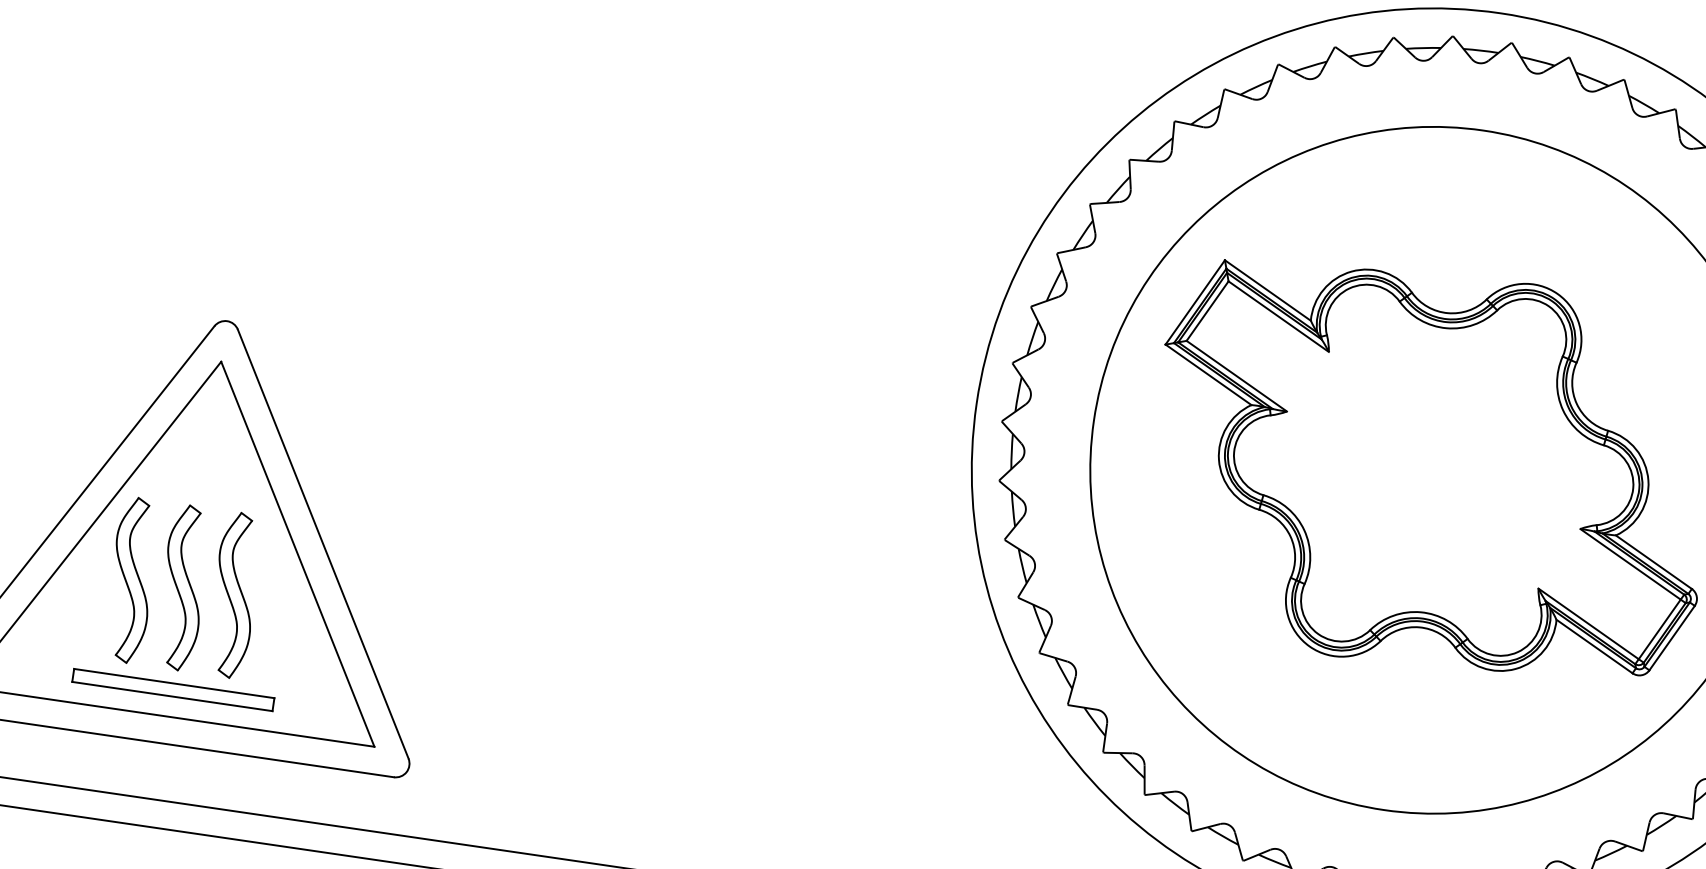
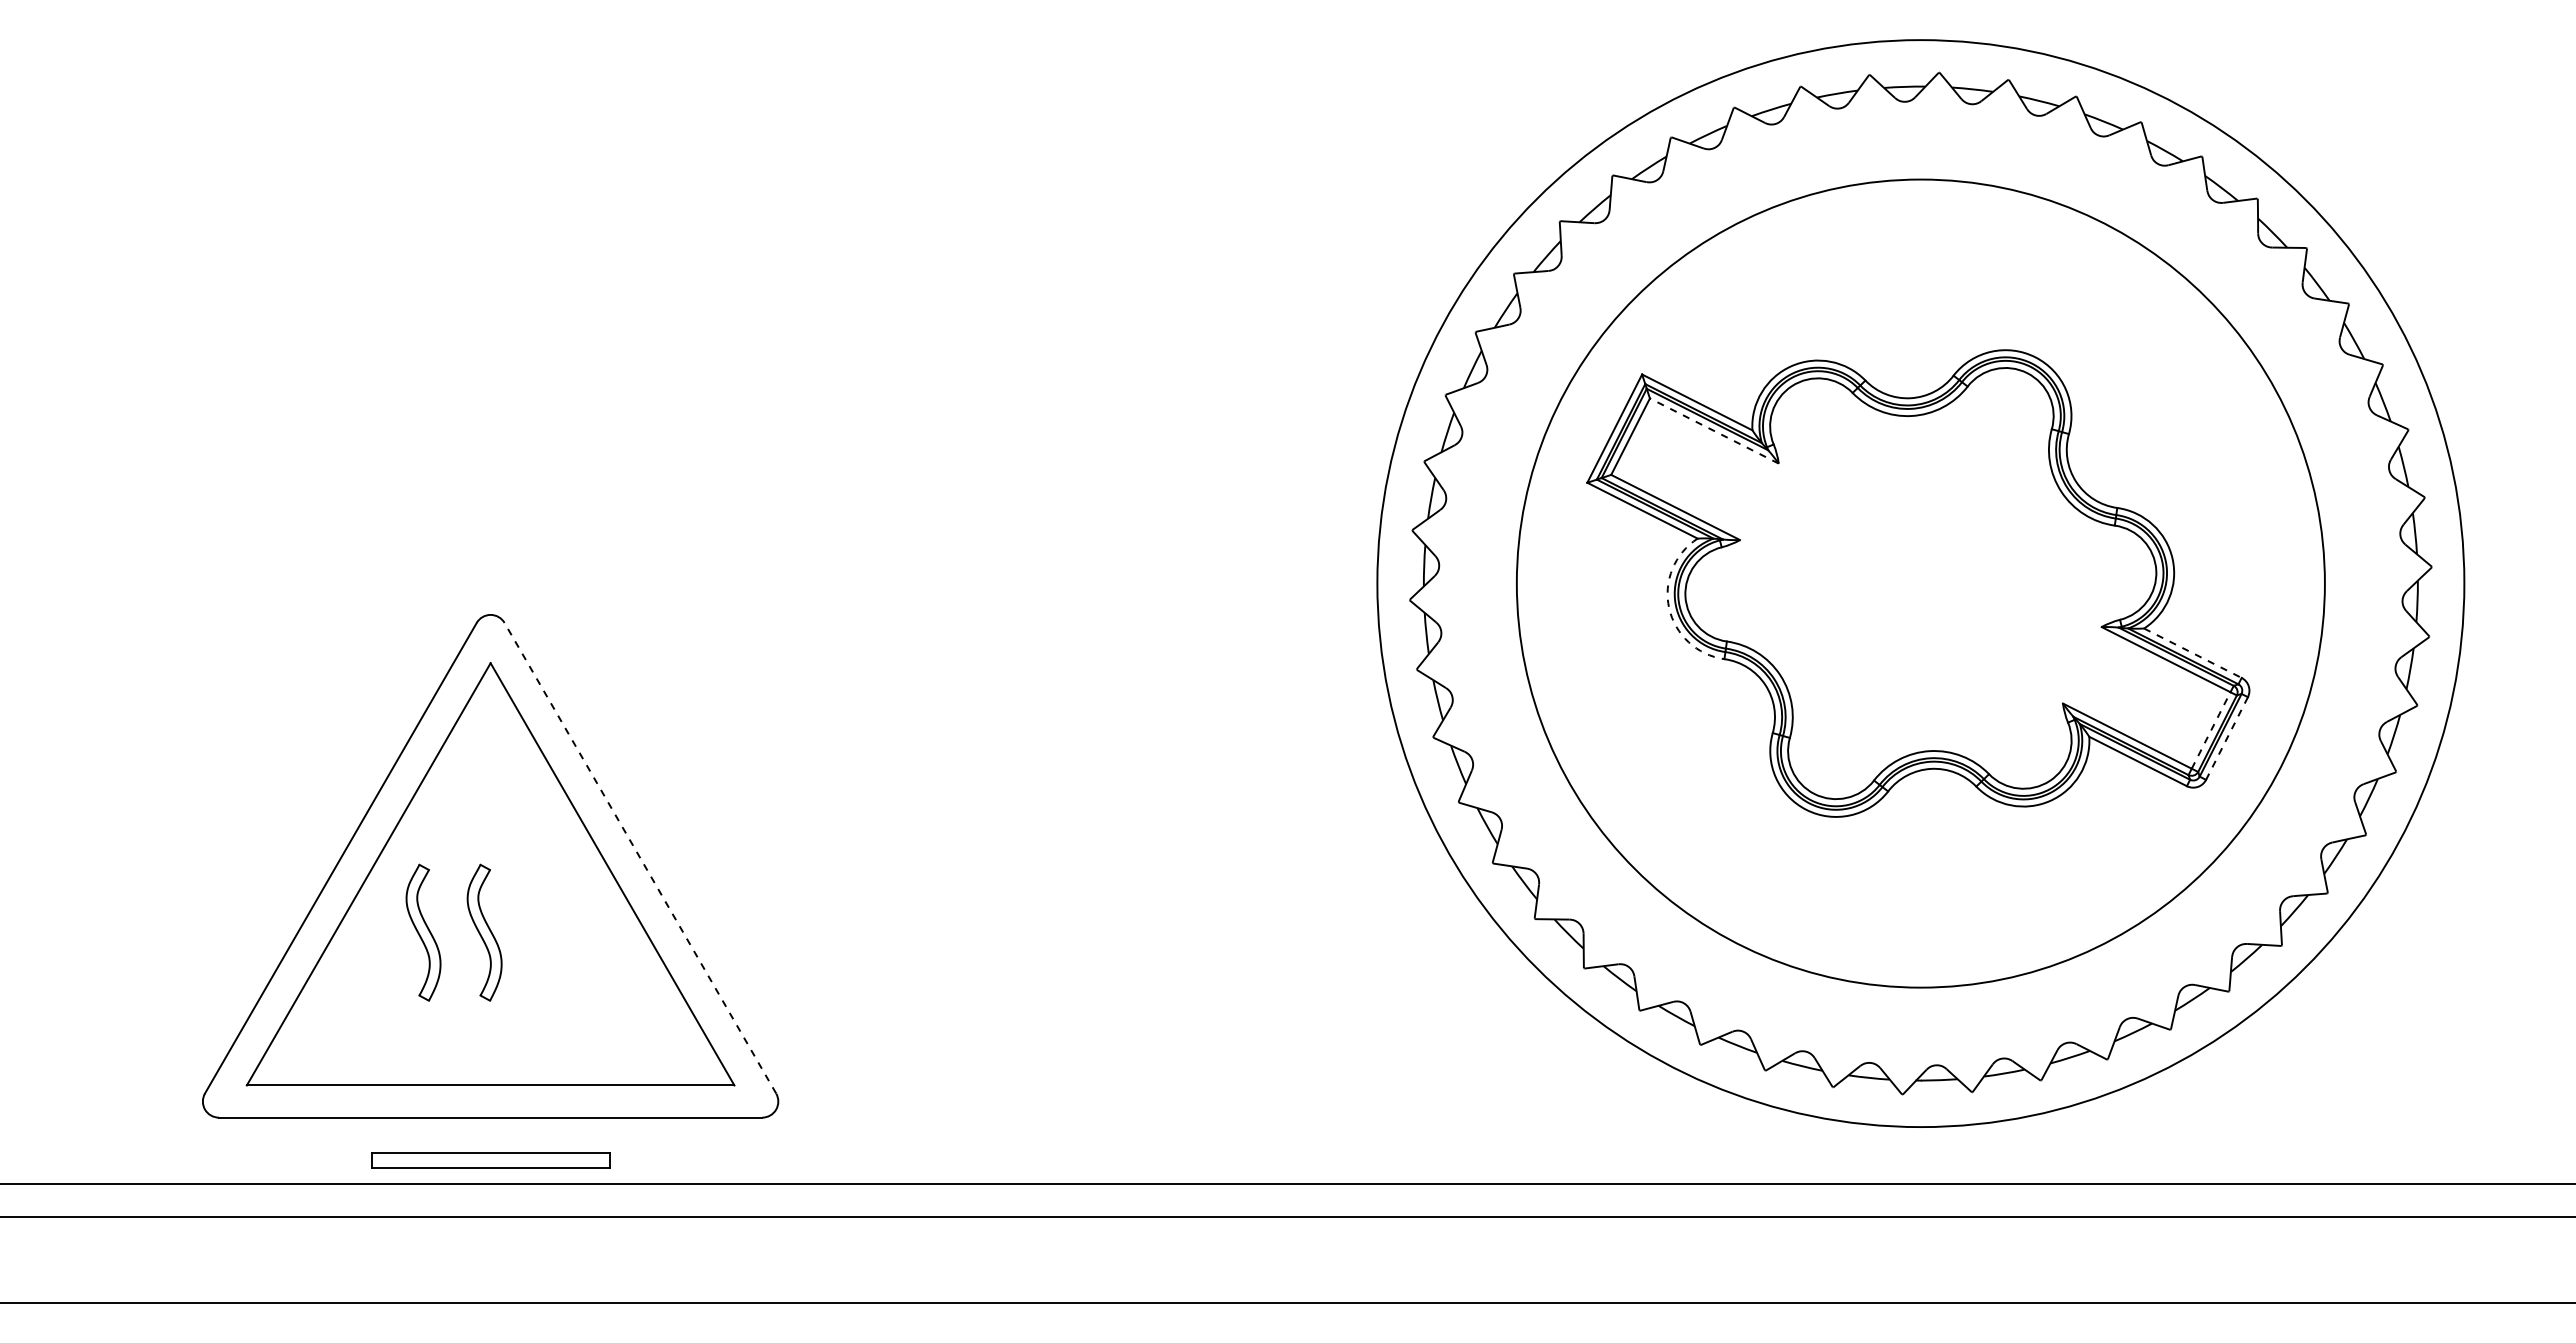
line: (1278, 316) -> (1713, 430), solid -> dashed
arc: (1219, 460) -> (1669, 608), solid -> dashed
line: (323, 544) -> (640, 858), solid -> dashed
line: (1653, 562) -> (2192, 653), solid -> dashed
part: (131, 579) -> (423, 932), size x0.7
part: (183, 587) -> (484, 932), size x0.7
part: (234, 594) -> (545, 932), removed
line: (1660, 629) -> (2211, 730), solid -> dashed
line: (1671, 638) -> (2226, 738), solid -> dashed
part: (173, 689) -> (490, 1160), moved

